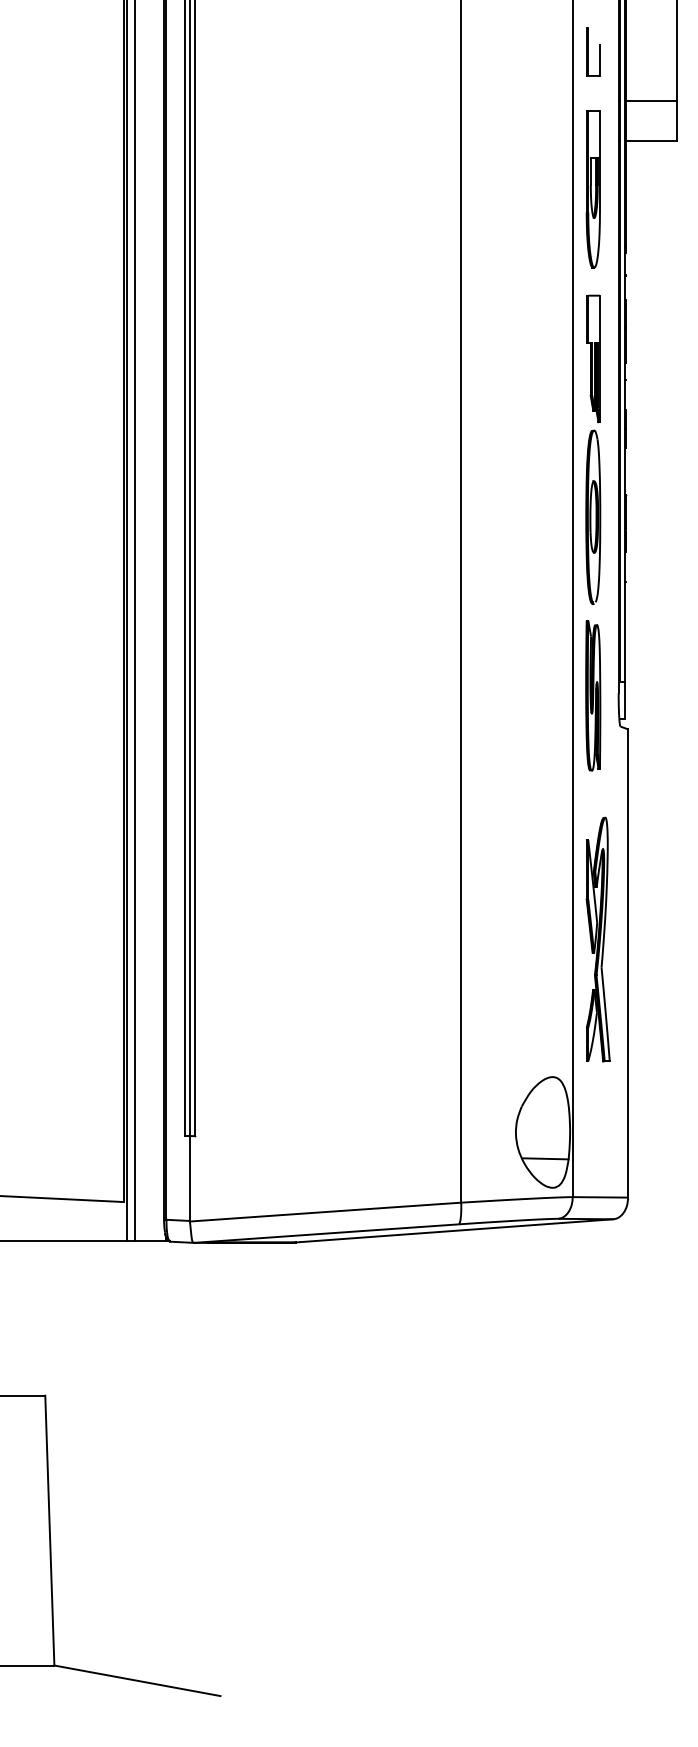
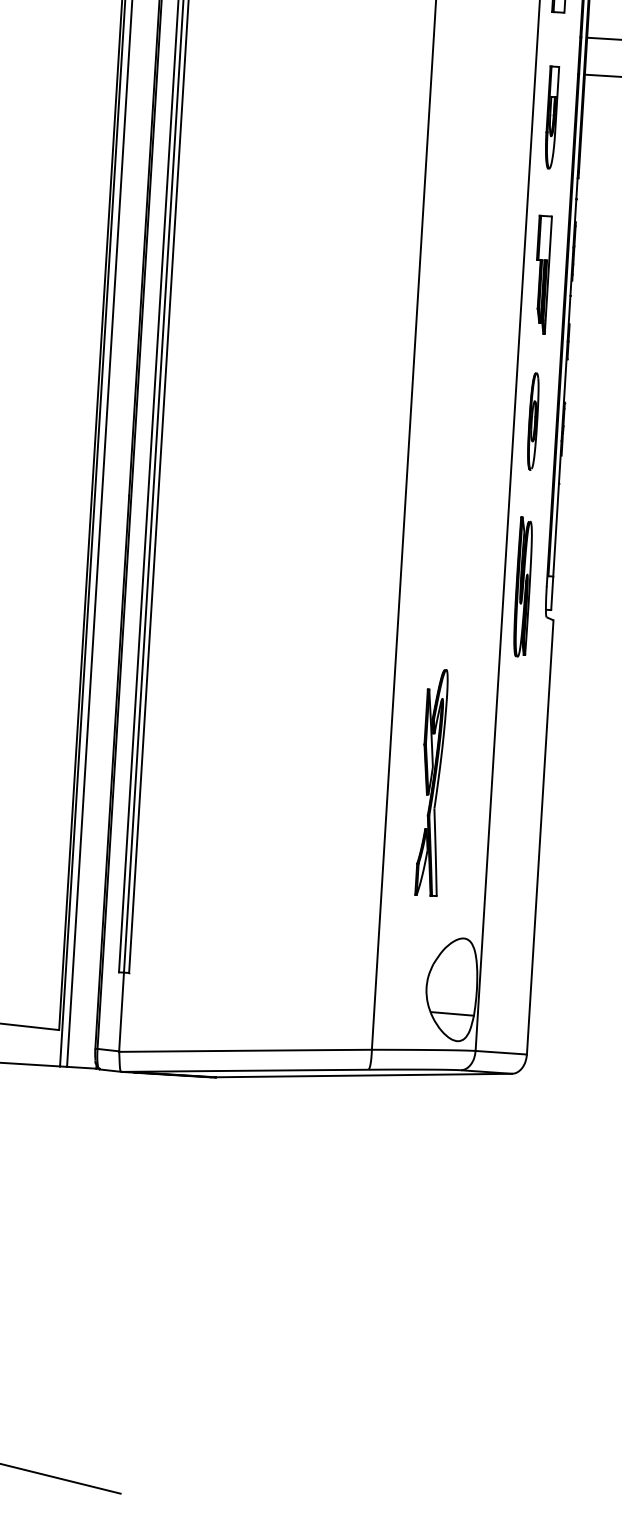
part: (592, 189) -> (551, 117), size x0.7
part: (593, 516) -> (533, 420), size x0.6
part: (597, 939) -> (432, 782), moved

